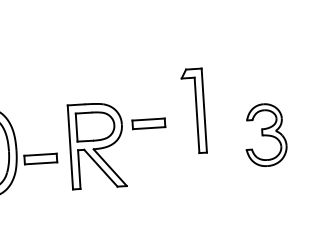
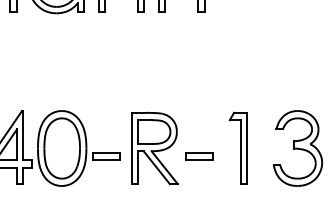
part: (192, 110) -> (237, 147), moved
part: (148, 123) -> (199, 156), moved
part: (265, 135) -> (297, 148), size x1.43

